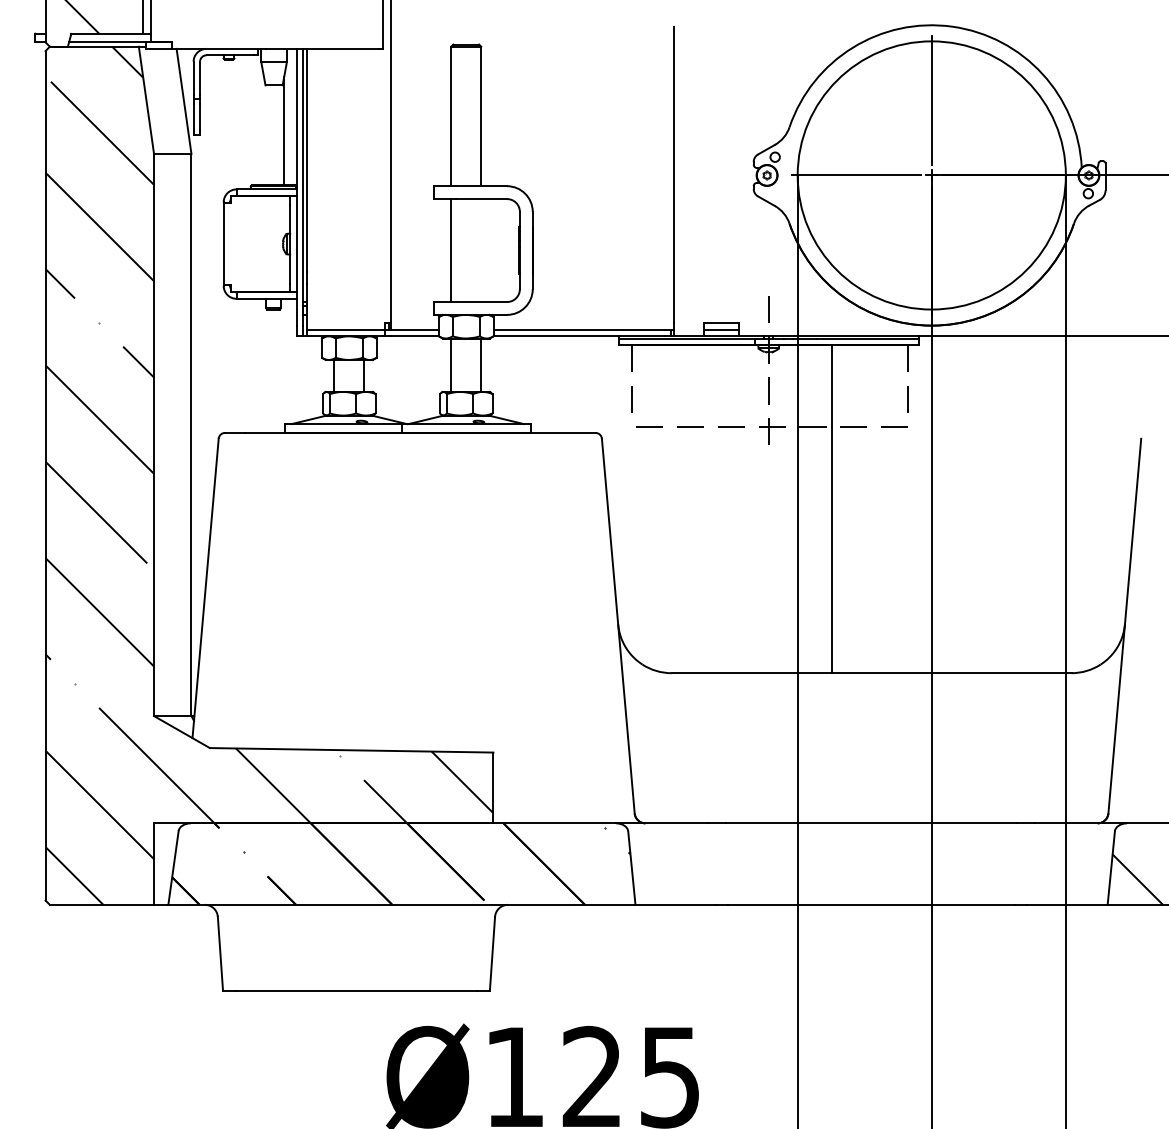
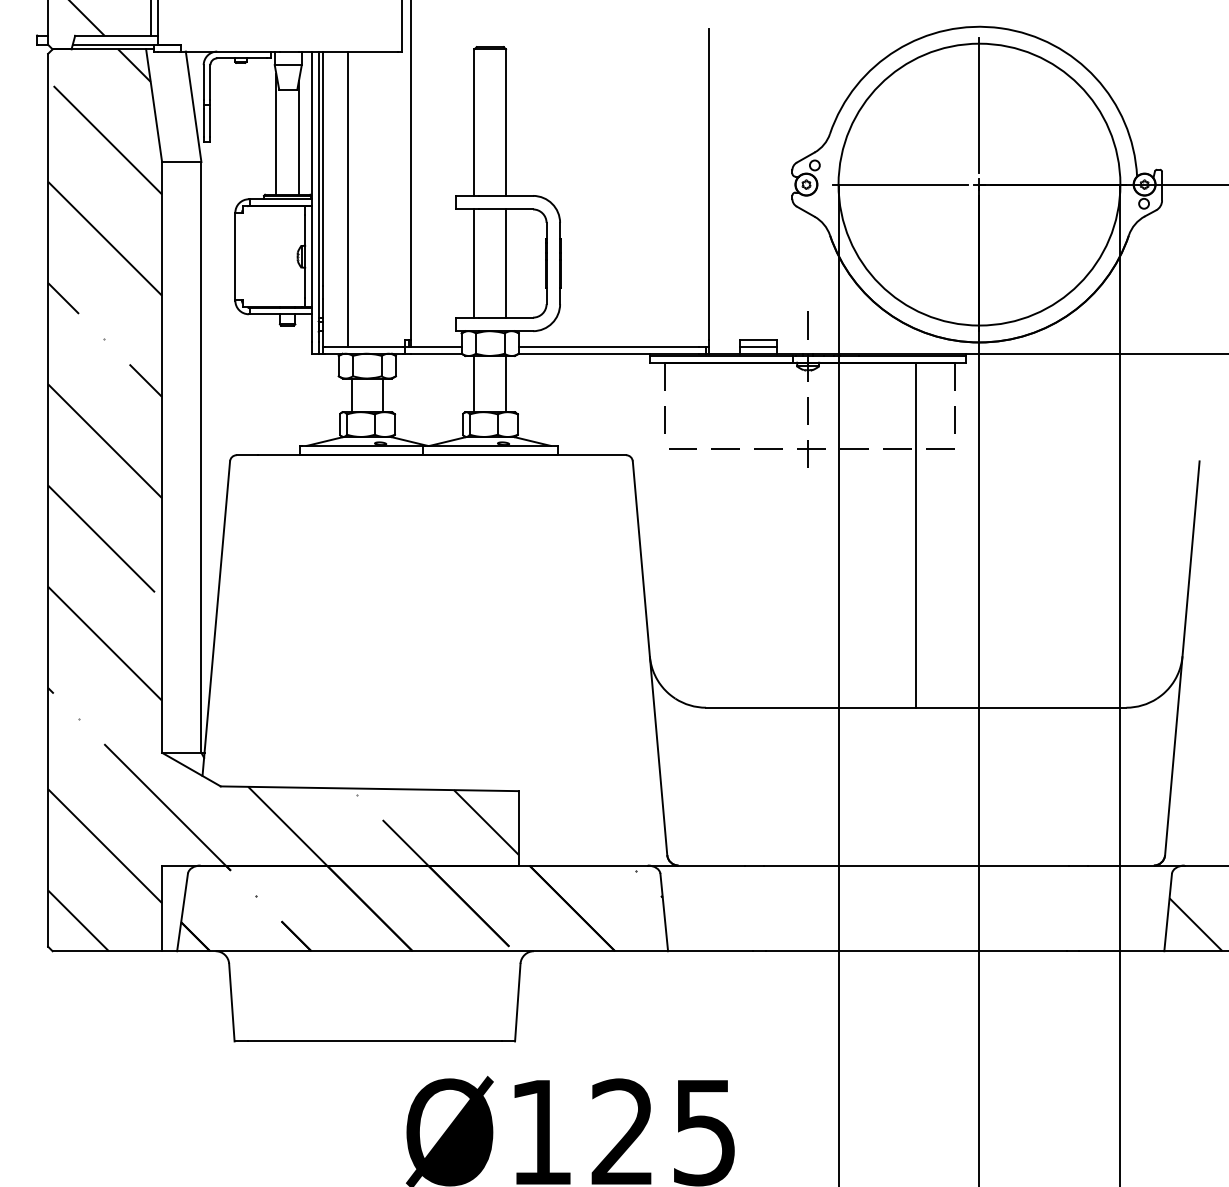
line: (262, 127) -> (276, 134), added
line: (330, 188) -> (347, 198), added
line: (481, 250) -> (506, 263), added
line: (831, 508) -> (916, 534), moved

